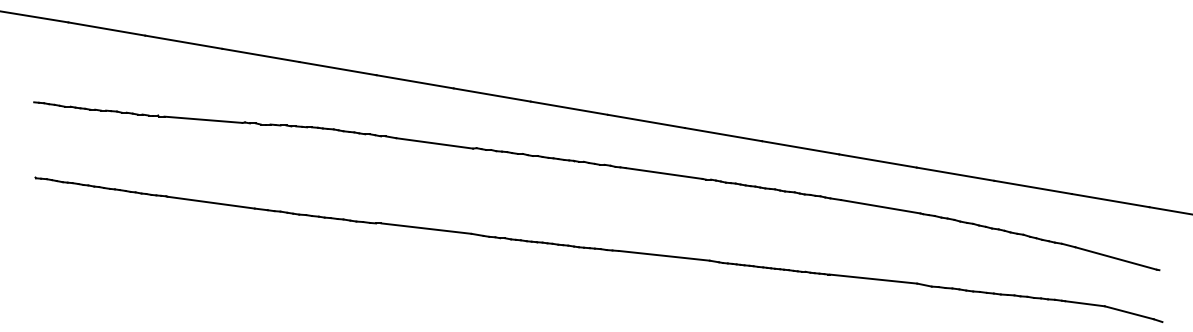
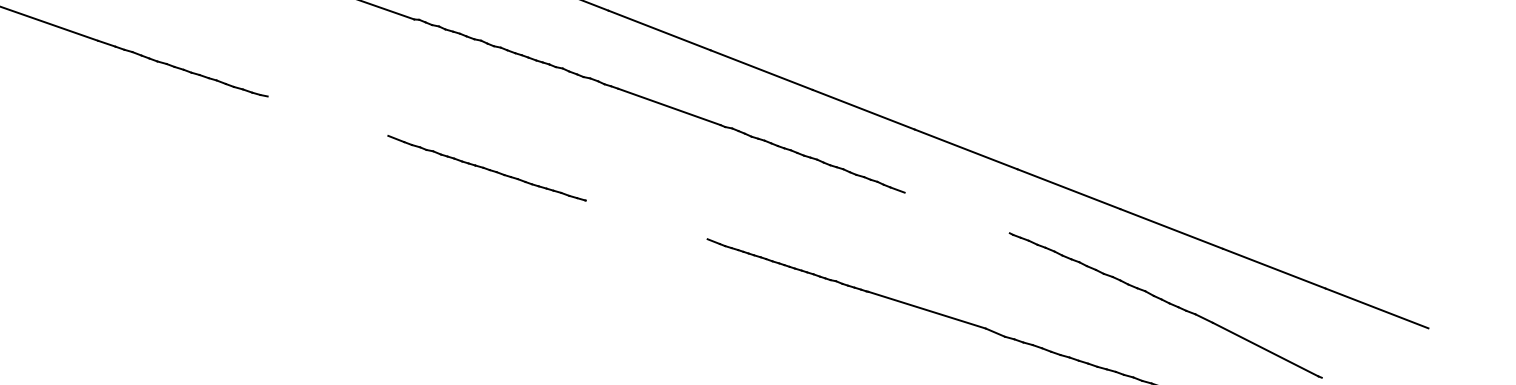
line: (880, 206) -> (956, 212), removed
line: (426, 228) -> (328, 116), removed
line: (664, 255) -> (647, 219), removed

